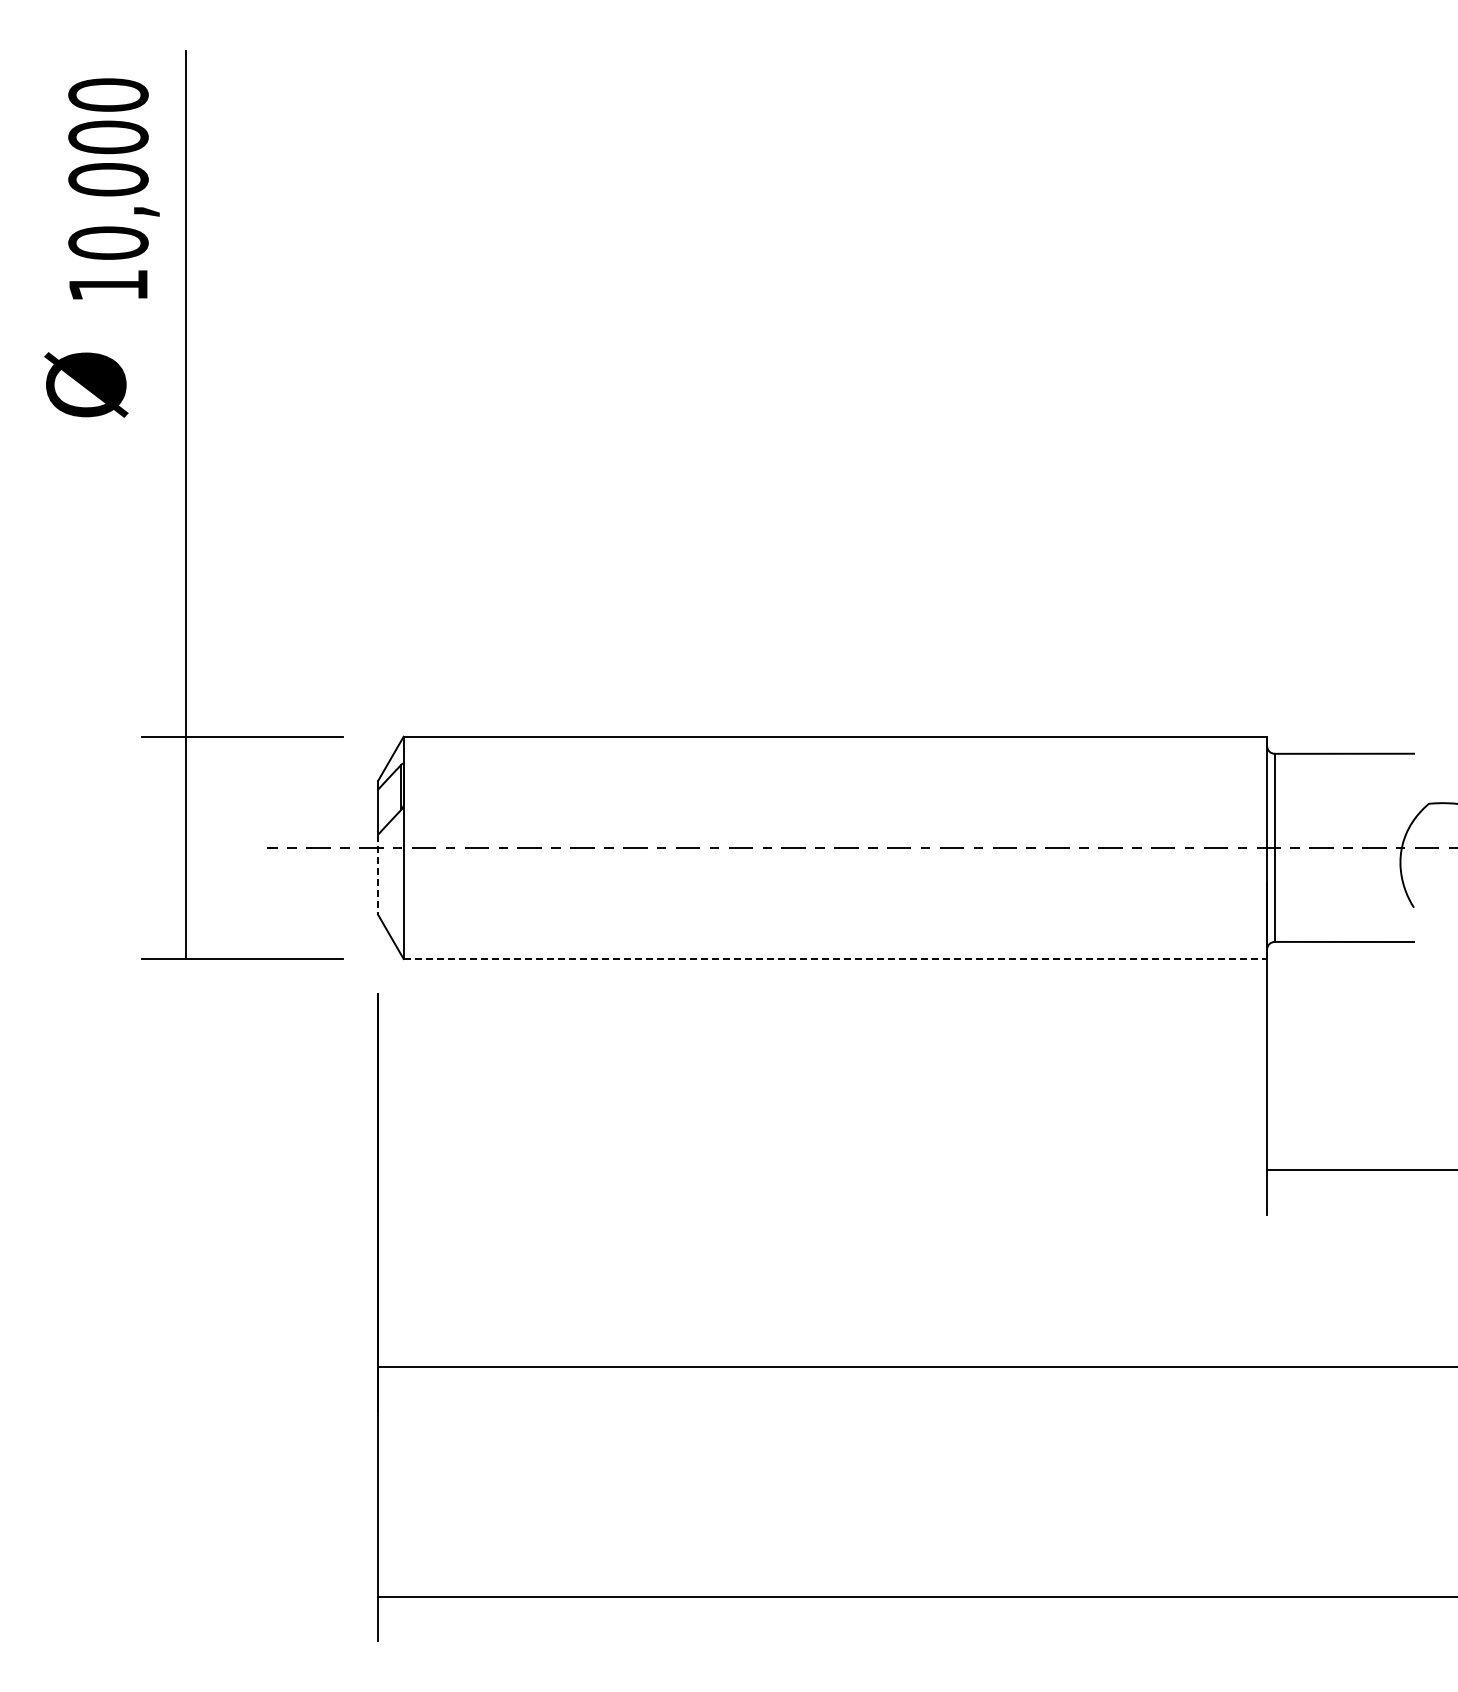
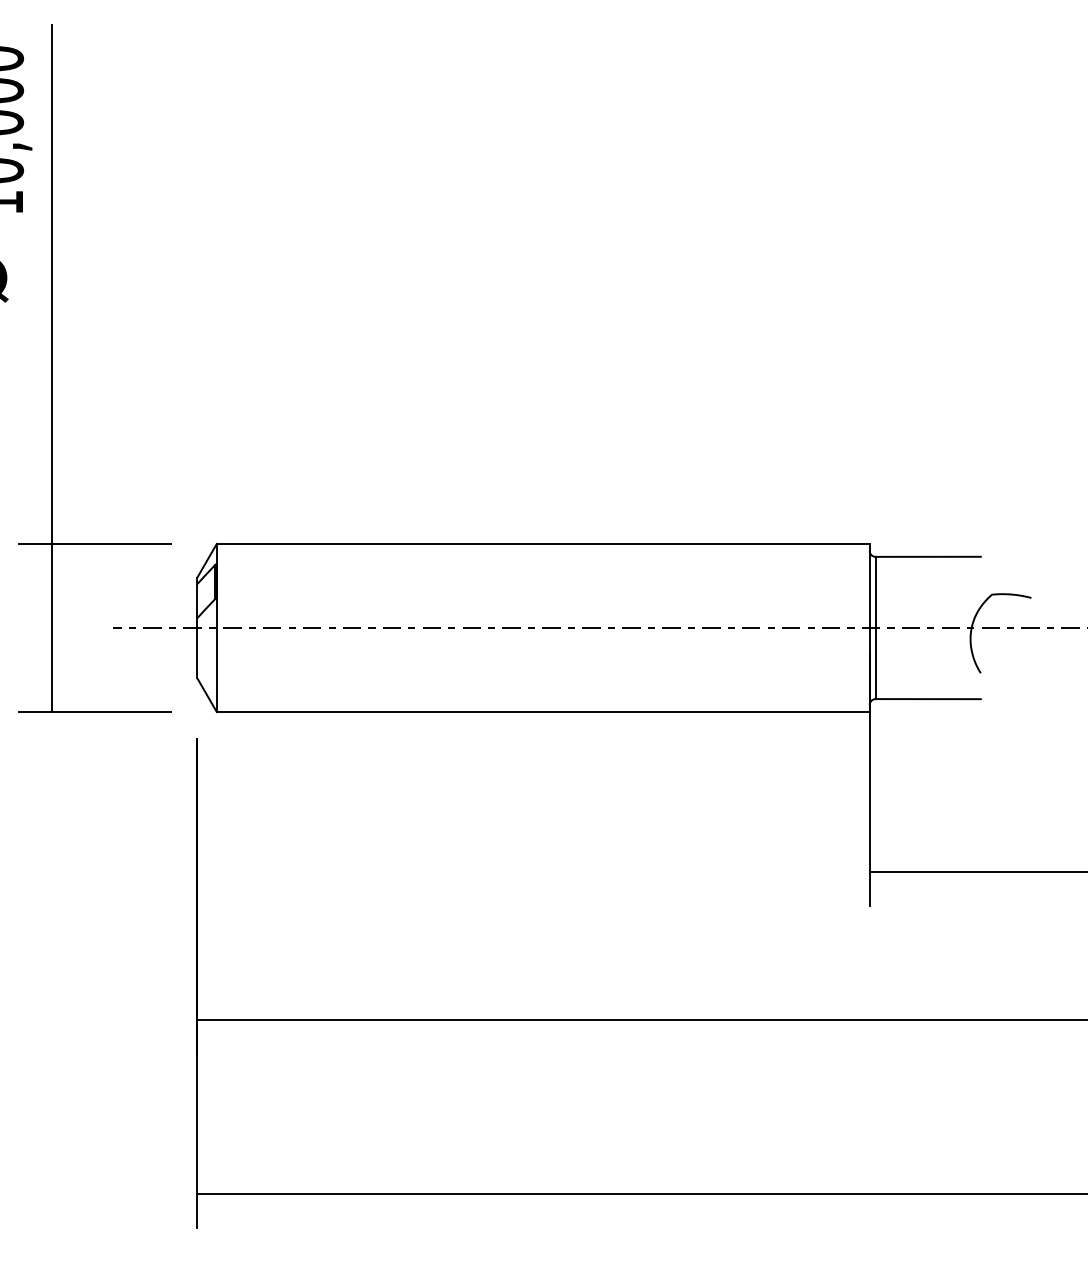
line: (378, 874) -> (197, 648), dashed -> solid
line: (835, 959) -> (543, 712), dashed -> solid

